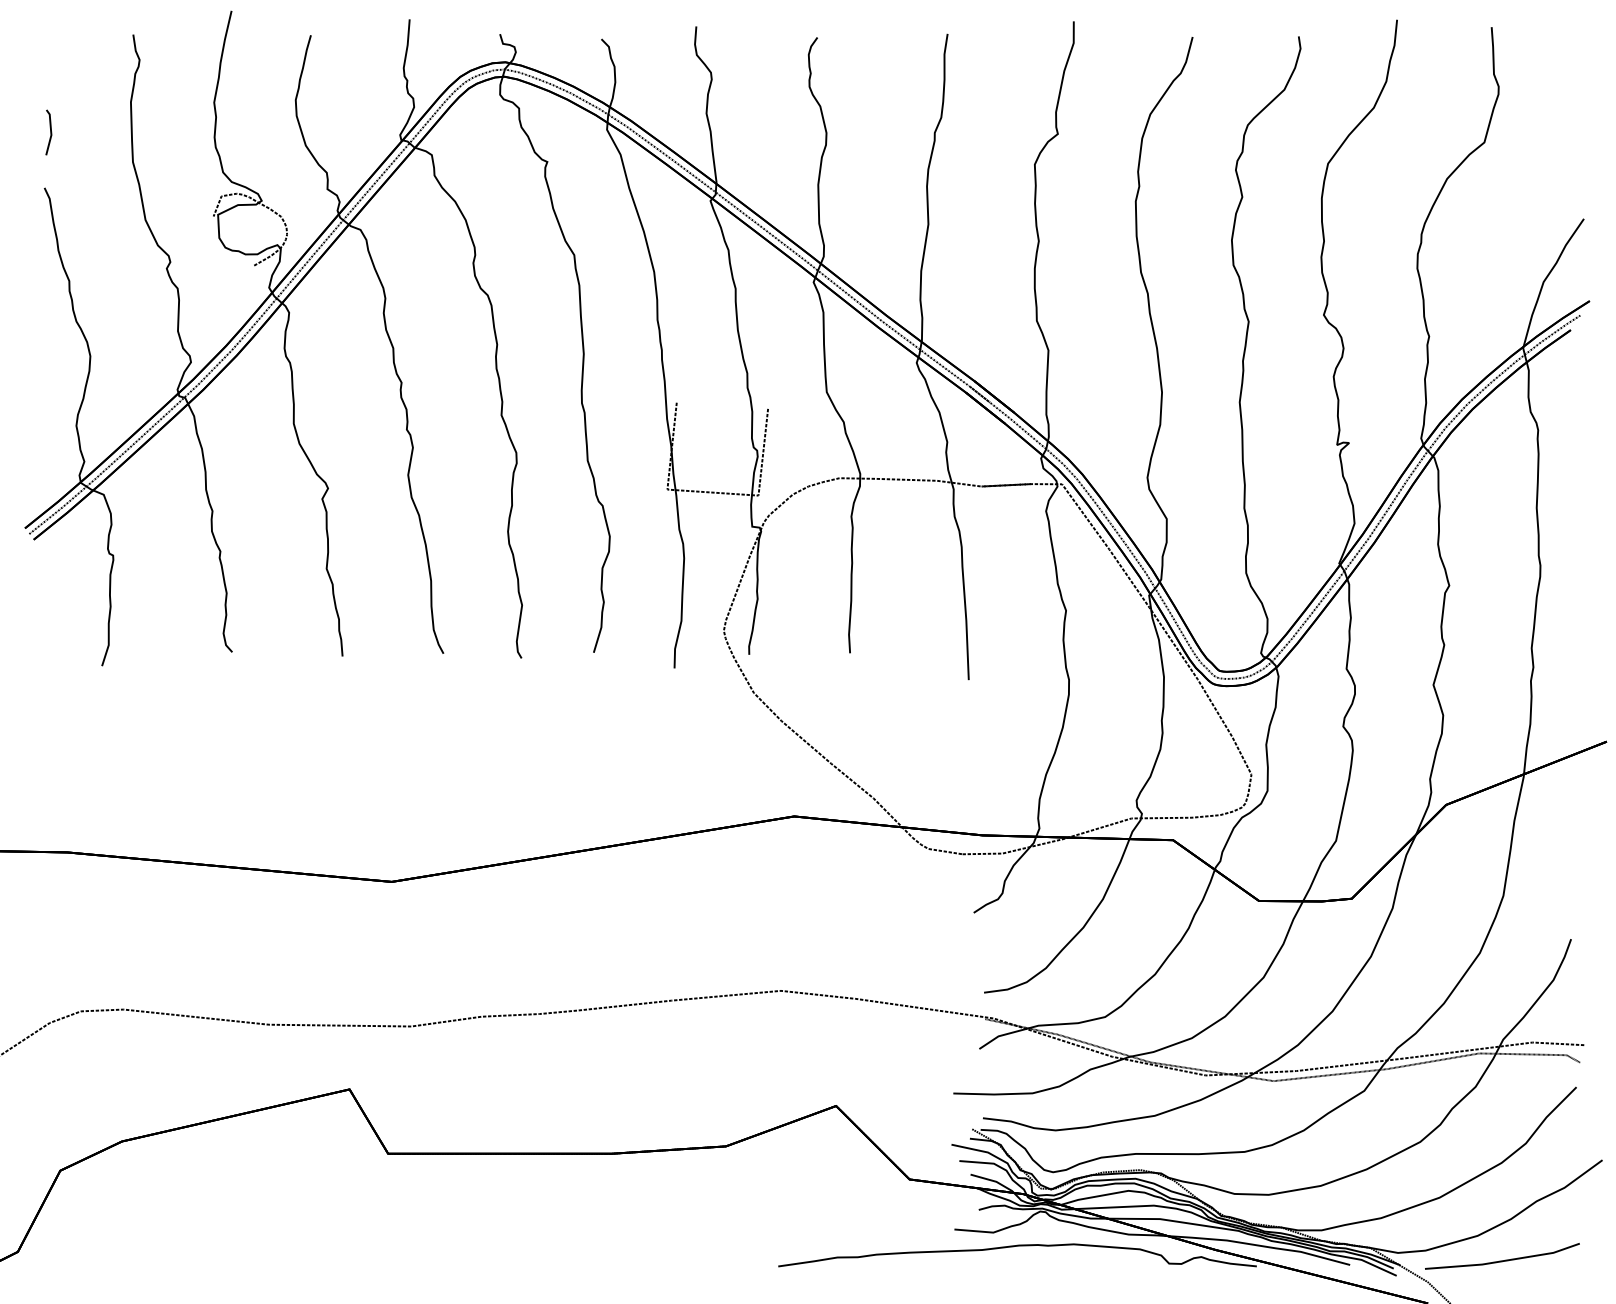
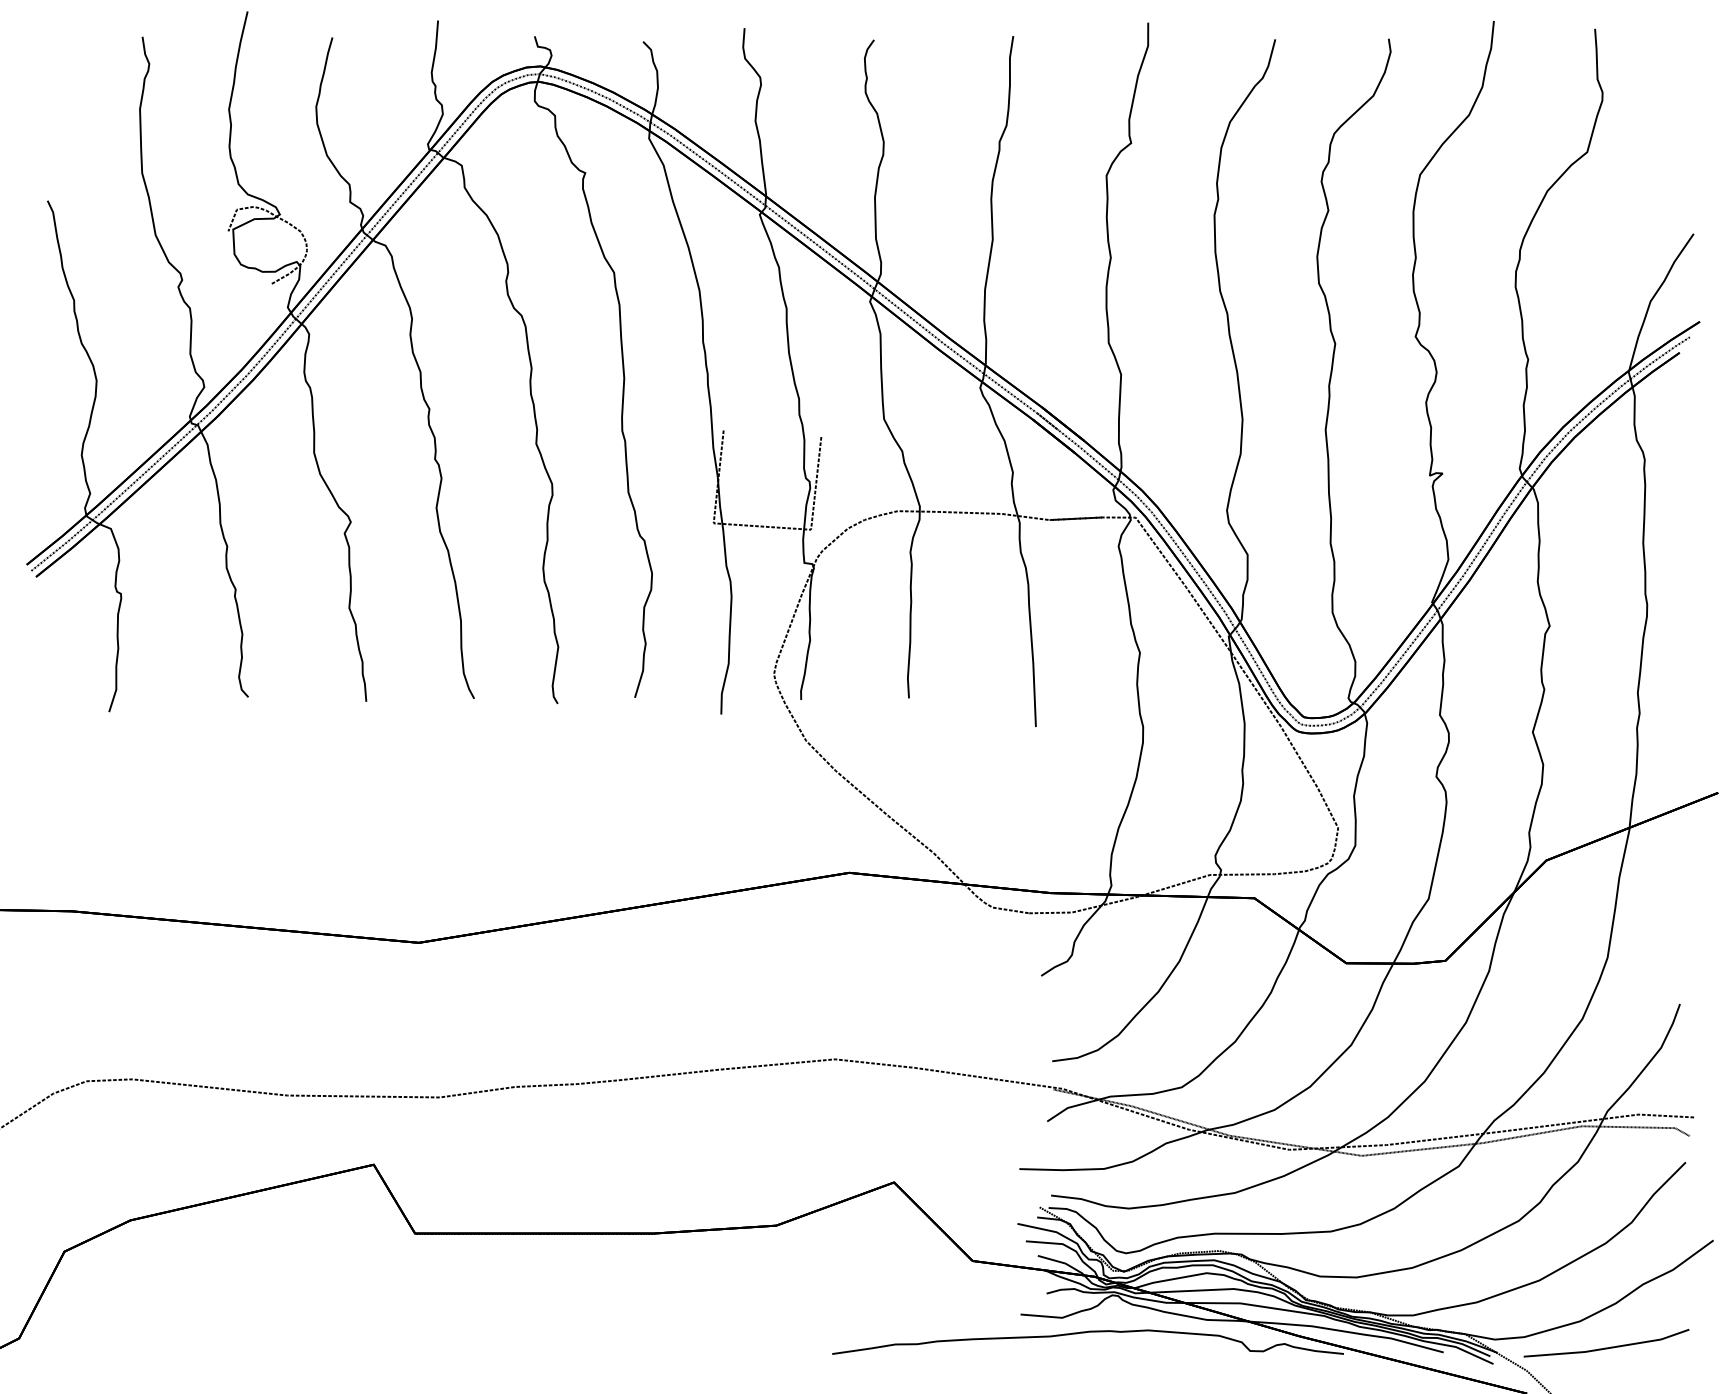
line: (50, 132) -> (54, 141), removed

